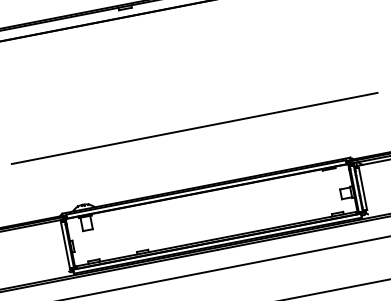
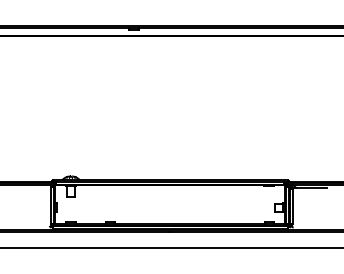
line: (193, 128) -> (169, 133), removed

